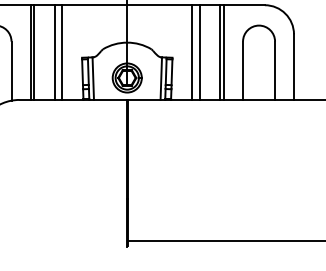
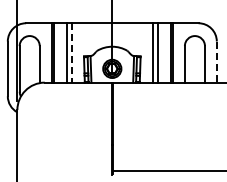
line: (62, 51) -> (71, 52), solid -> dashed
line: (293, 67) -> (216, 62), solid -> dashed

